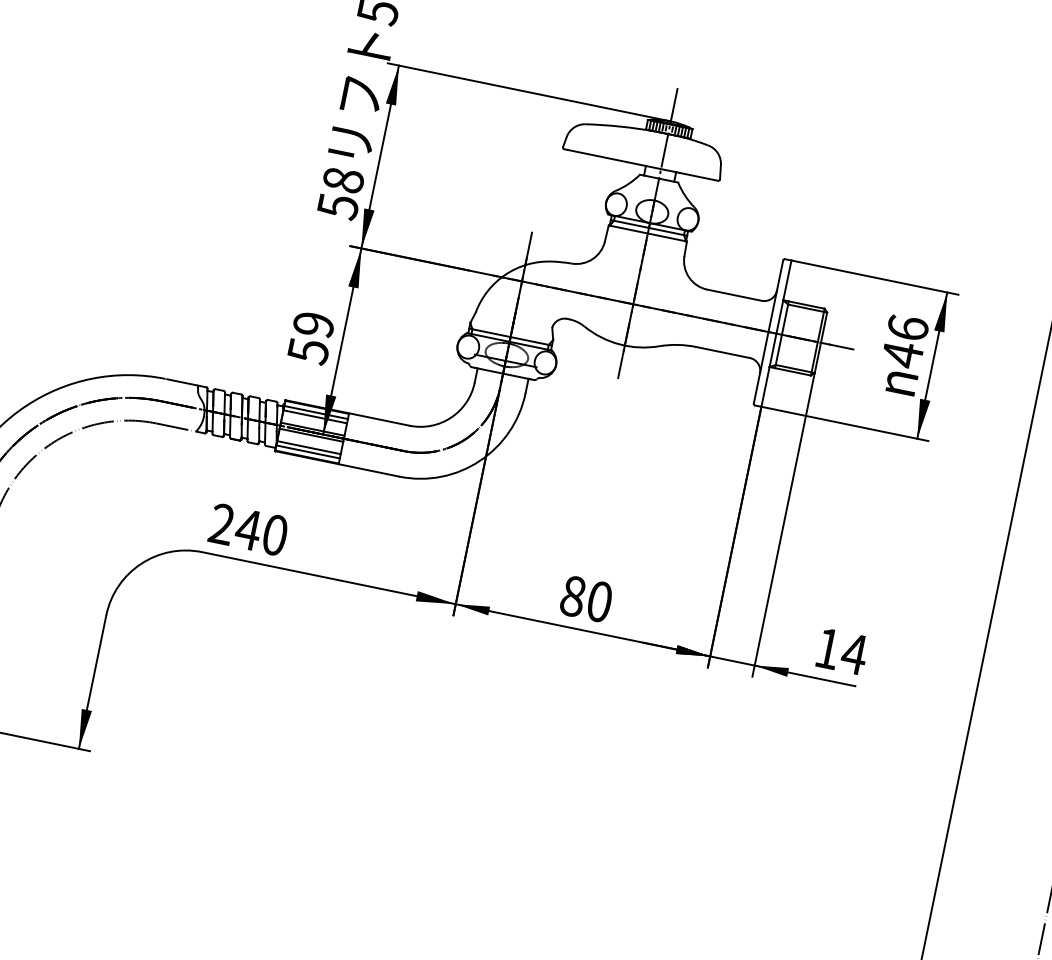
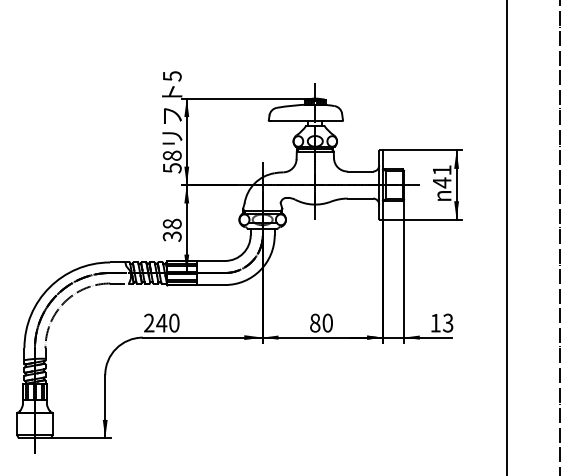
text: (906, 328) -> (441, 170), 46 -> 41
text: (309, 335) -> (171, 229), 59 -> 38
text: (853, 652) -> (447, 322), 14 -> 13

